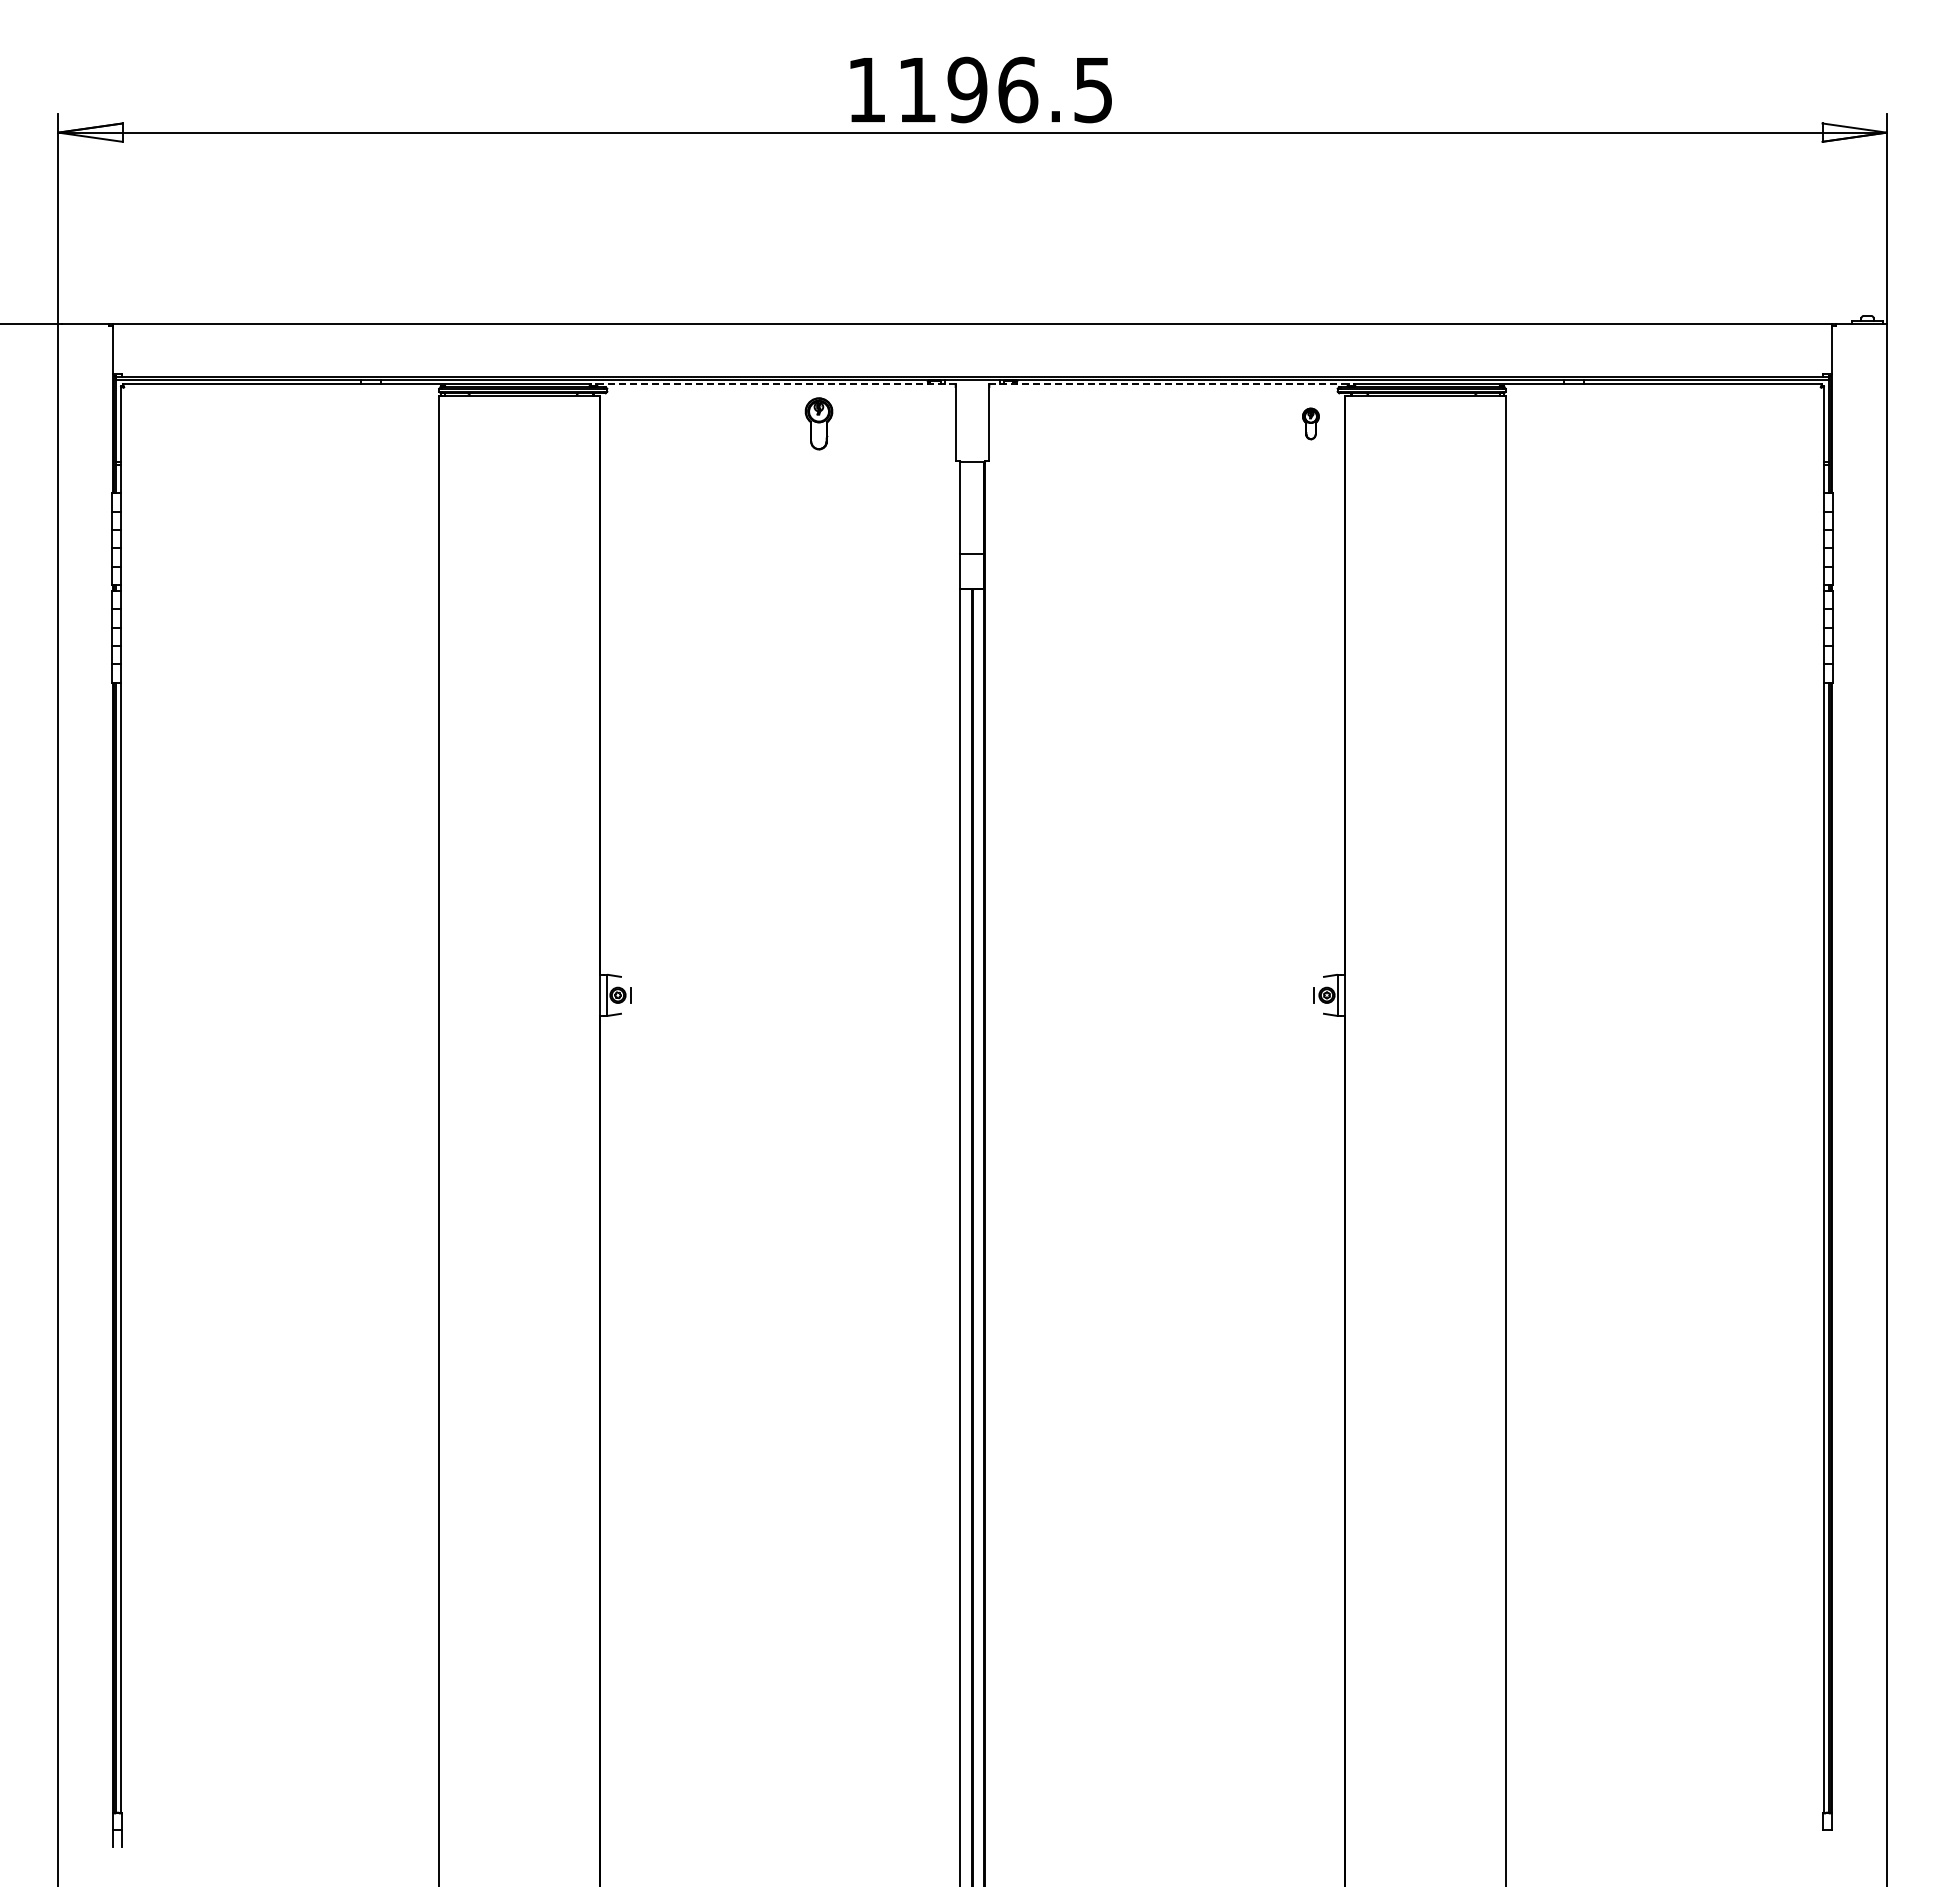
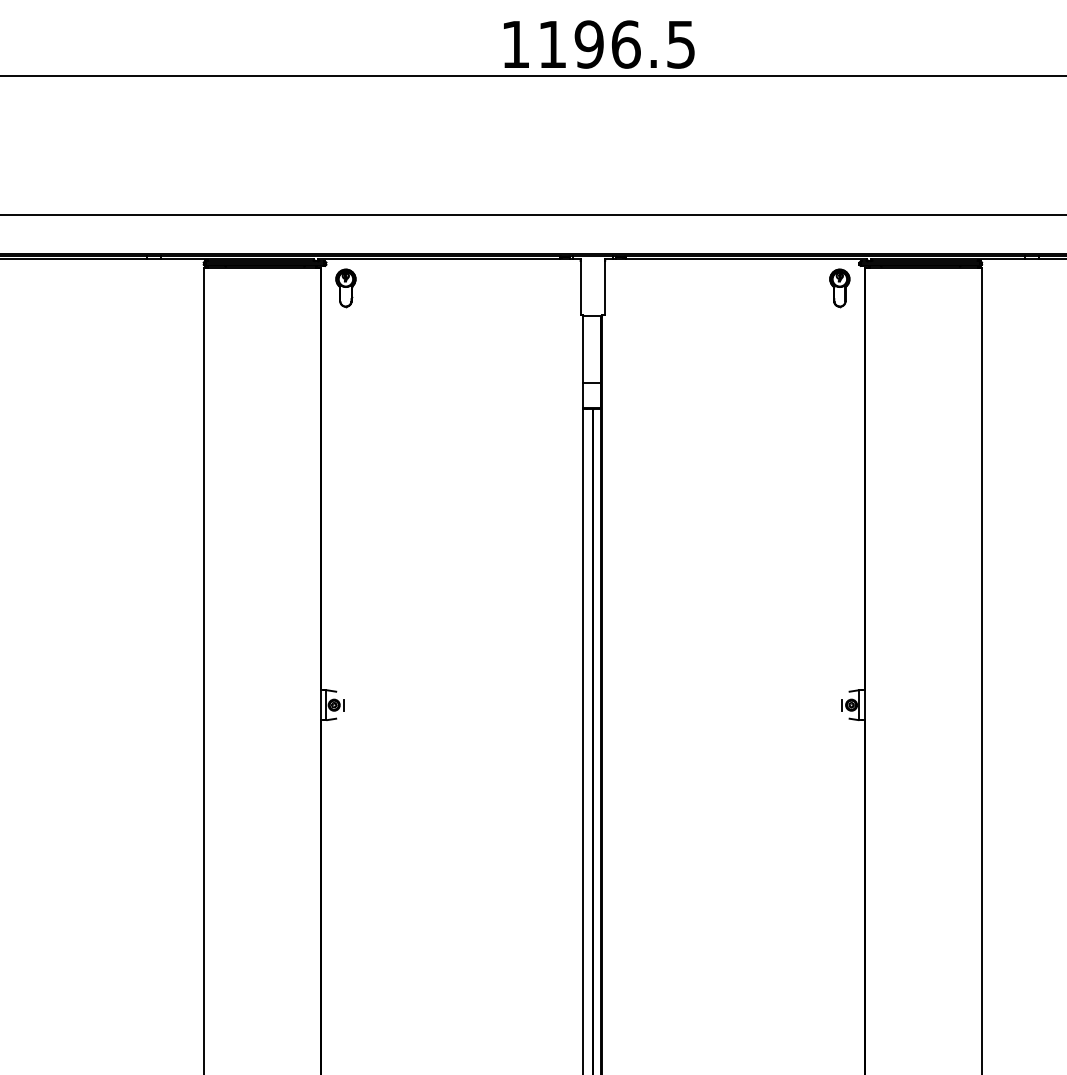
line: (775, 384) -> (449, 259), dashed -> solid
line: (1169, 384) -> (736, 259), dashed -> solid
part: (818, 423) -> (345, 287), moved
part: (1310, 423) -> (839, 287), size x1.67

